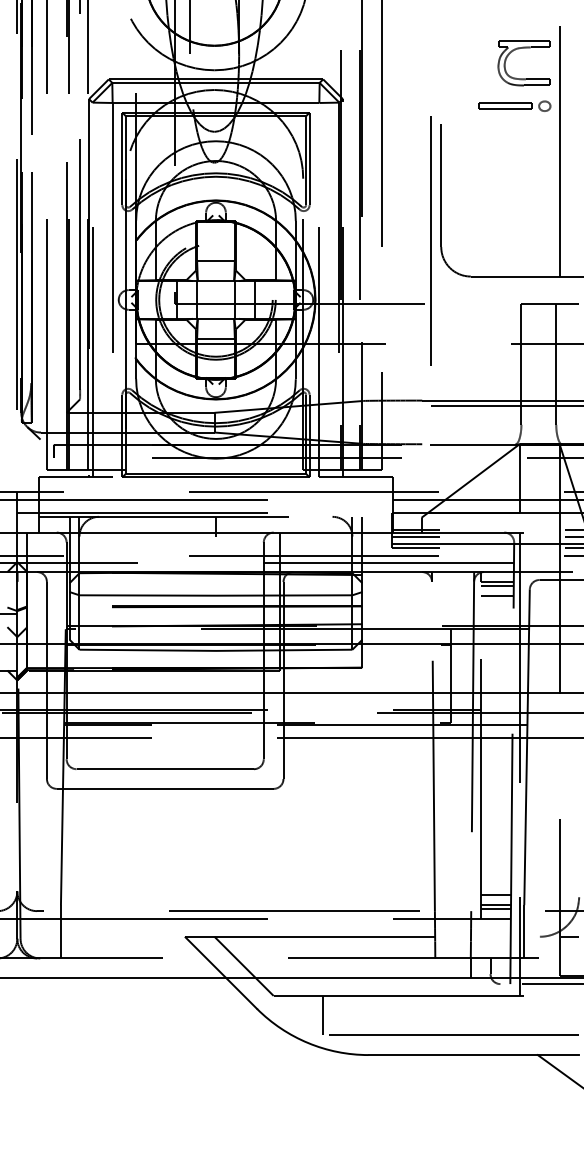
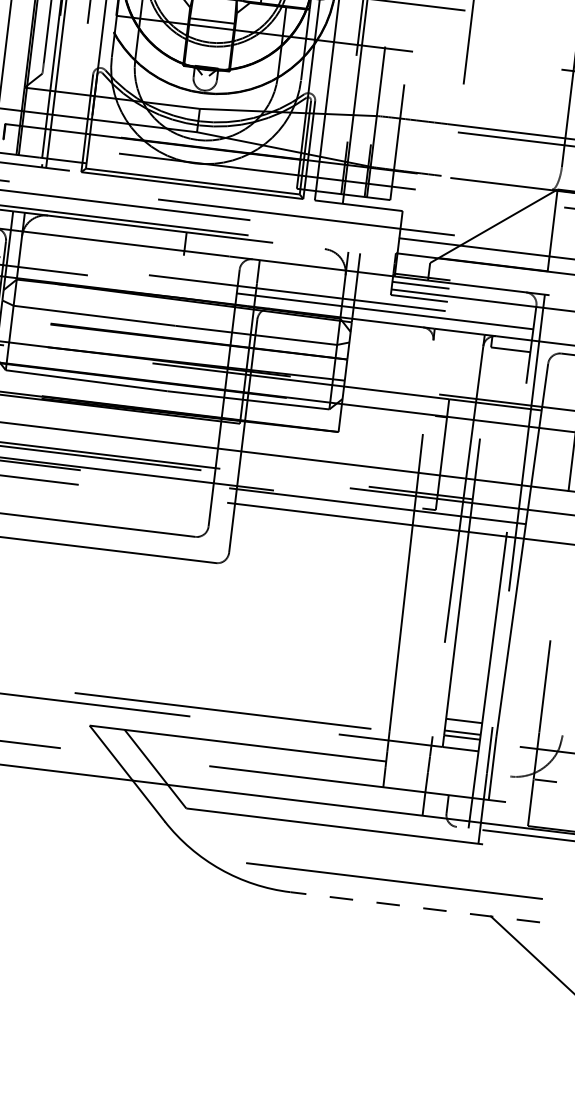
line: (496, 585) -> (509, 353), removed
line: (496, 595) -> (507, 365), removed
line: (322, 1015) -> (241, 838), removed
line: (473, 1055) -> (414, 907), solid -> dashed

